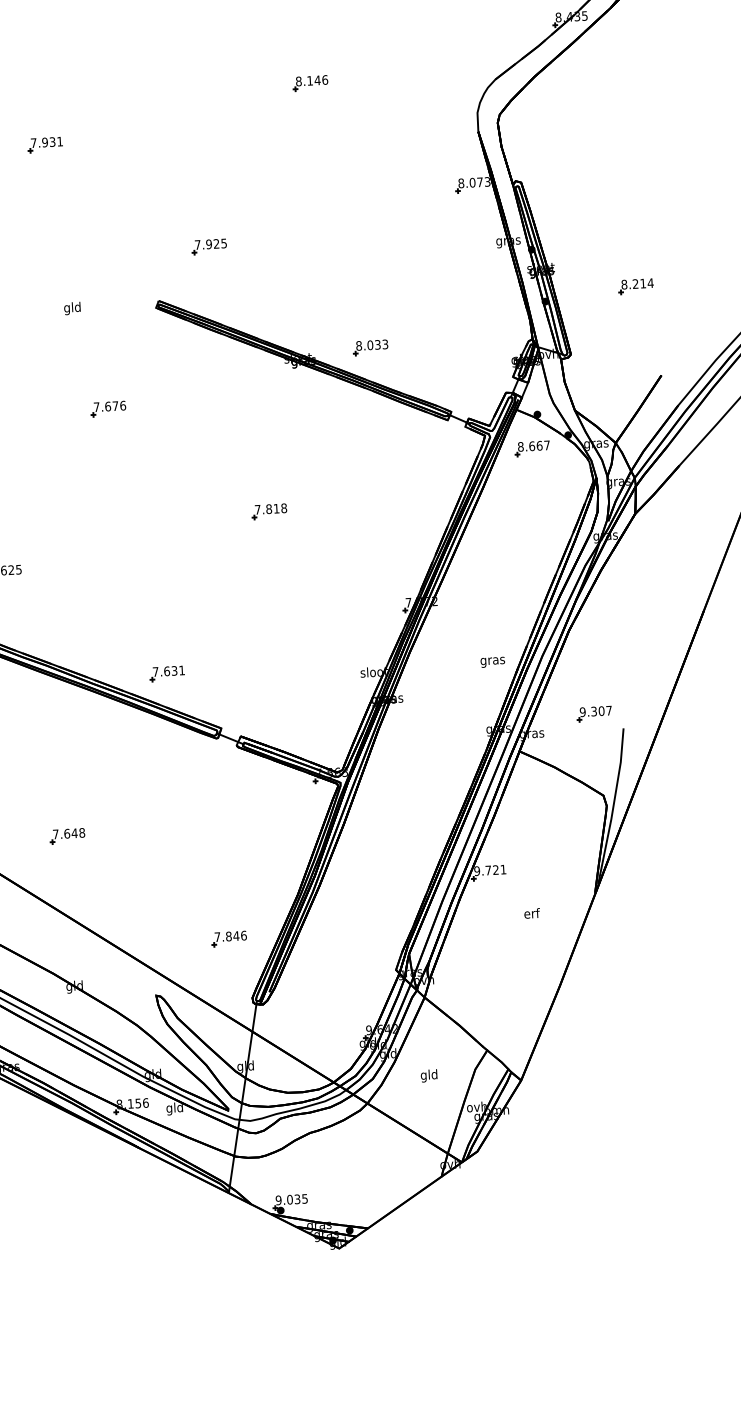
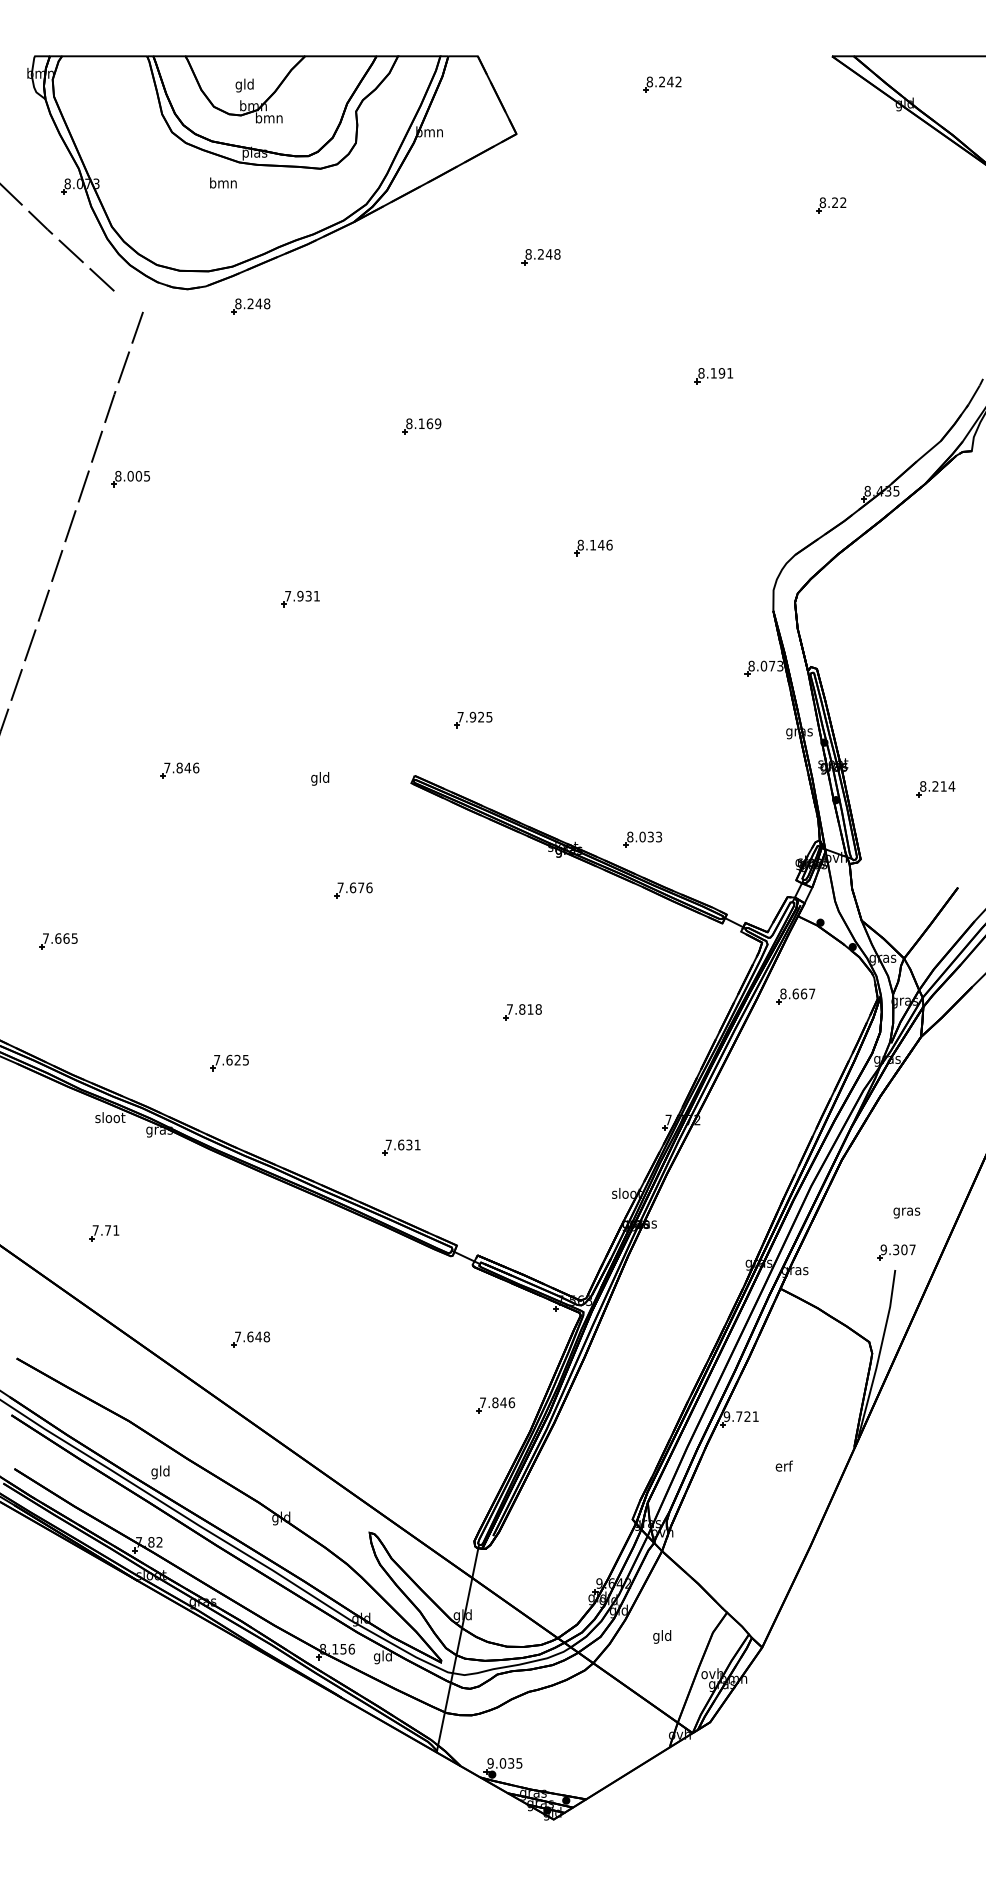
part: (531, 448) -> (795, 996), moved
text: (492, 661) -> (906, 1212), moved
part: (167, 673) -> (401, 1147), moved
part: (594, 713) -> (896, 1252), moved
part: (67, 836) -> (250, 1339), moved
part: (229, 938) -> (495, 1405), moved

